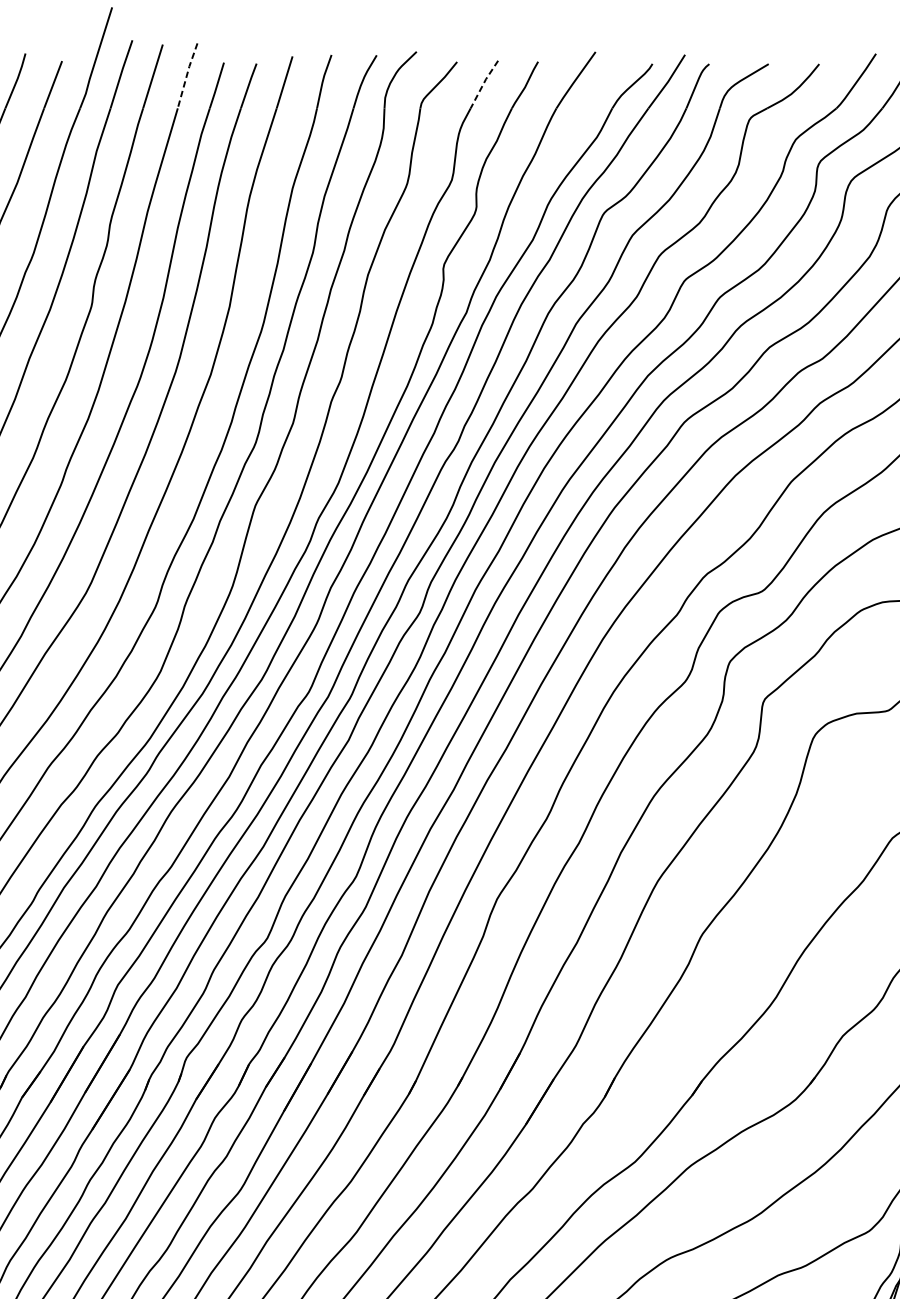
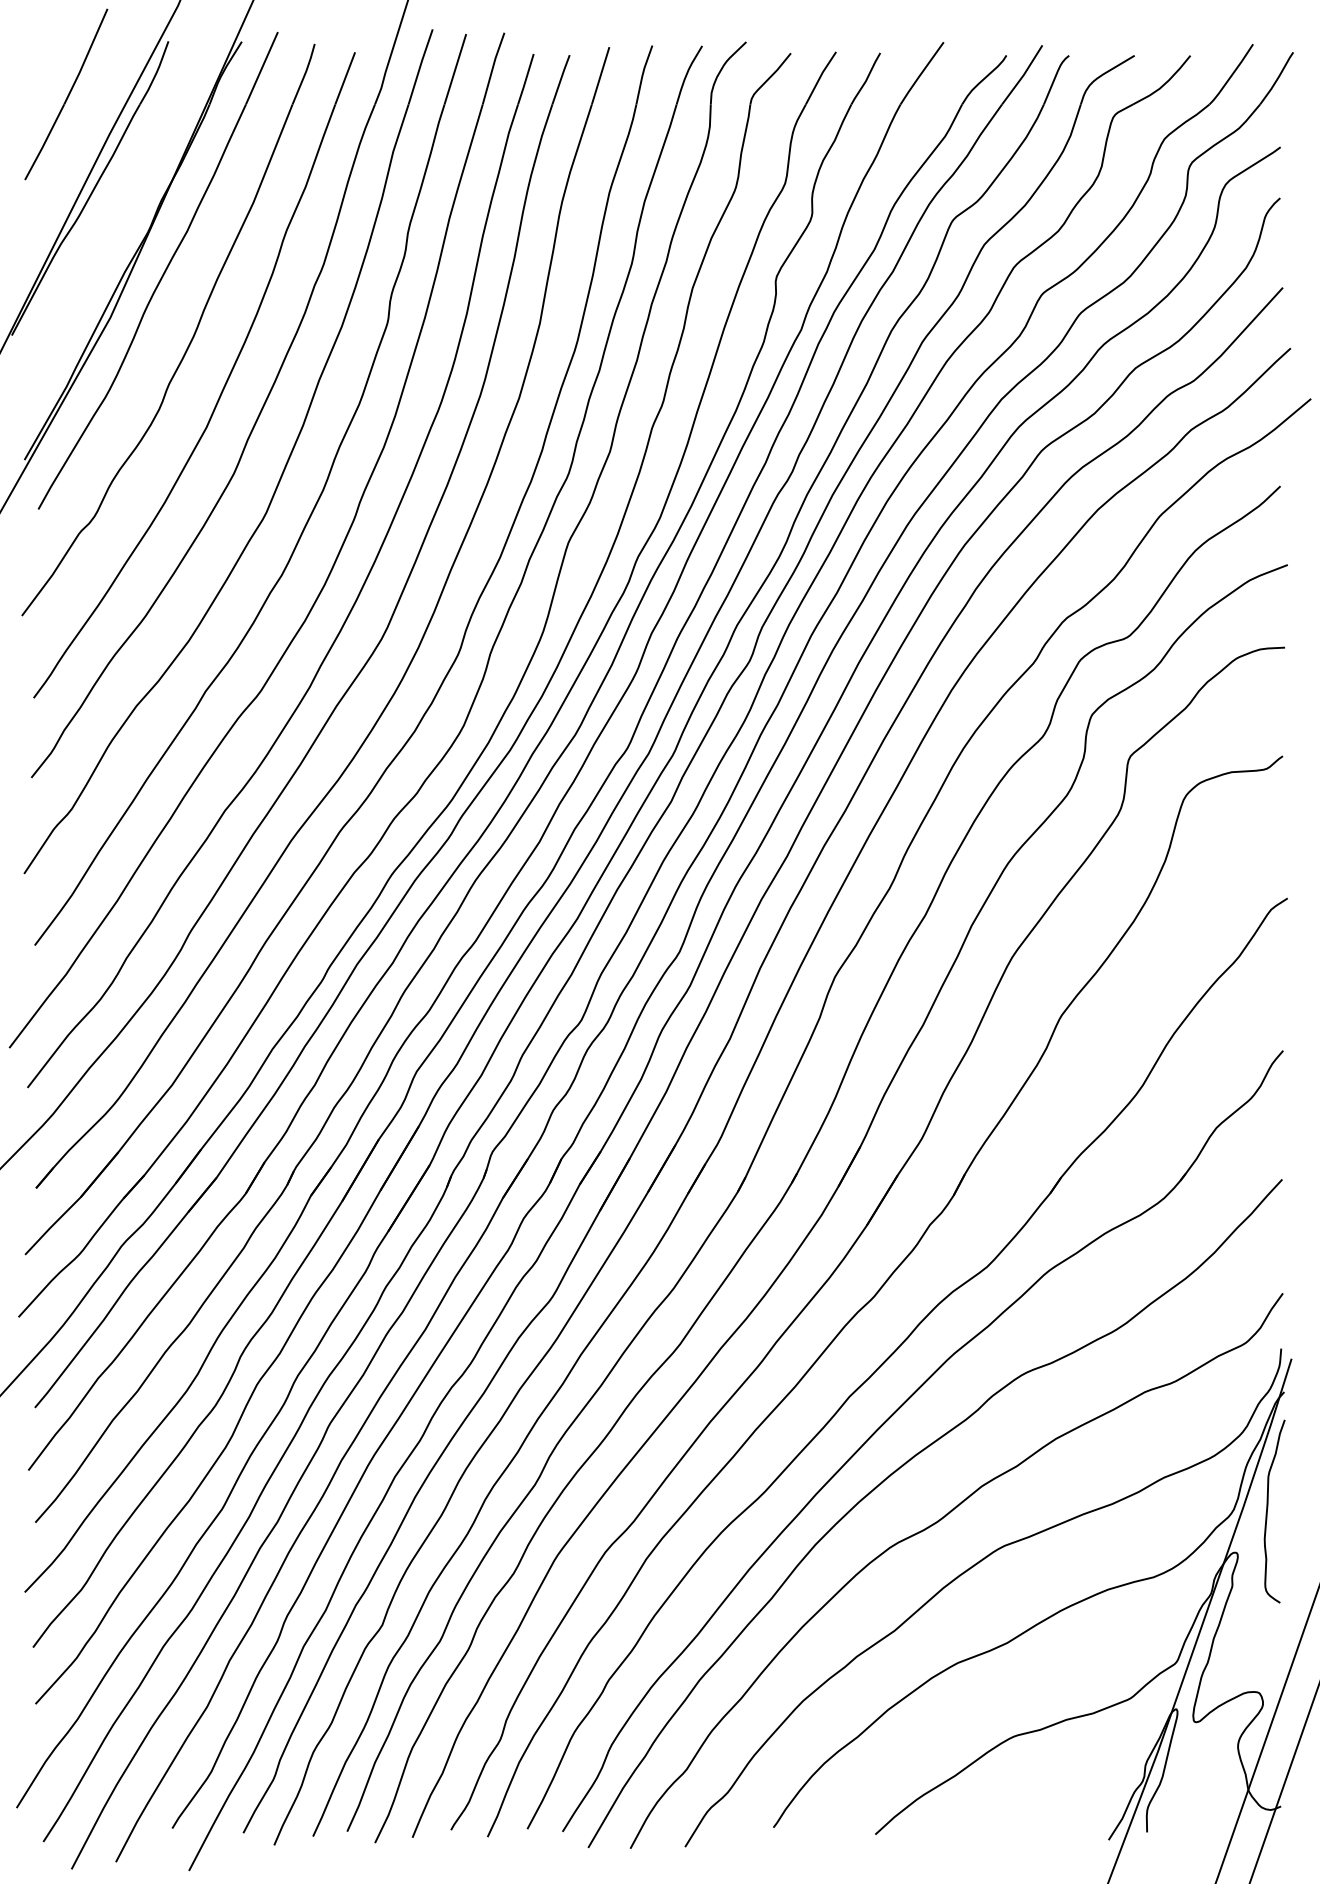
line: (186, 75) -> (492, 68), dashed -> solid
line: (483, 83) -> (820, 77), dashed -> solid

